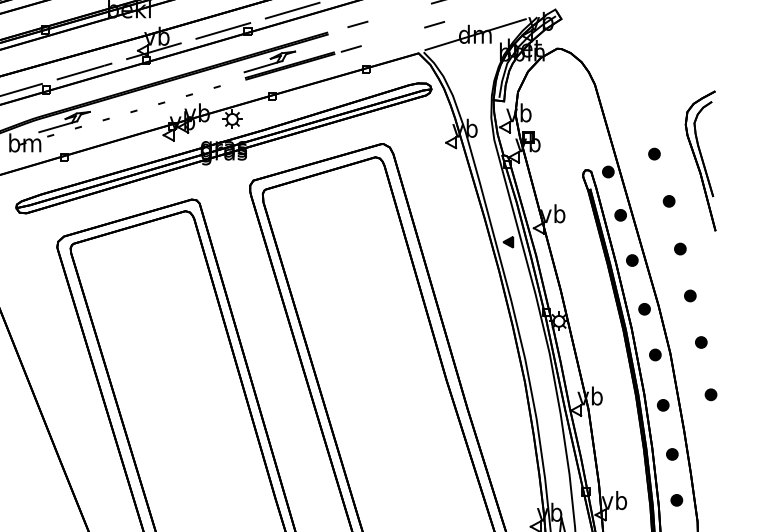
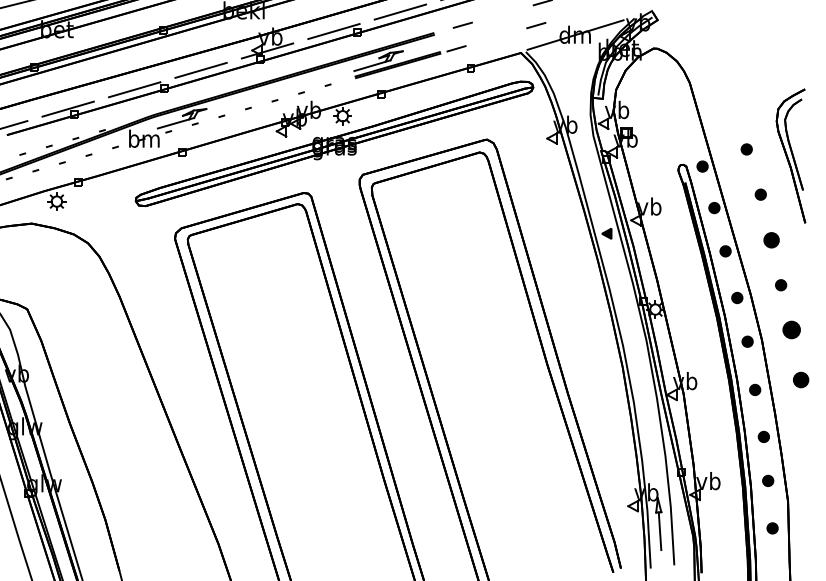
part: (680, 249) -> (771, 240), size x1.4
part: (701, 342) -> (791, 329), size x1.6
part: (710, 394) -> (800, 379), size x1.4

